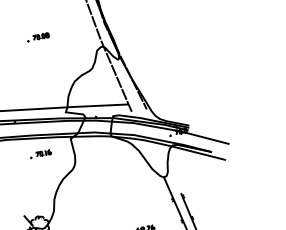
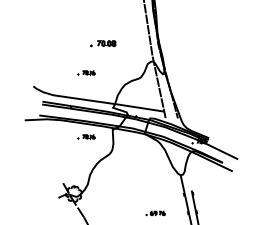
part: (37, 37) -> (102, 43), size x1.4
part: (25, 76) -> (86, 72), added

